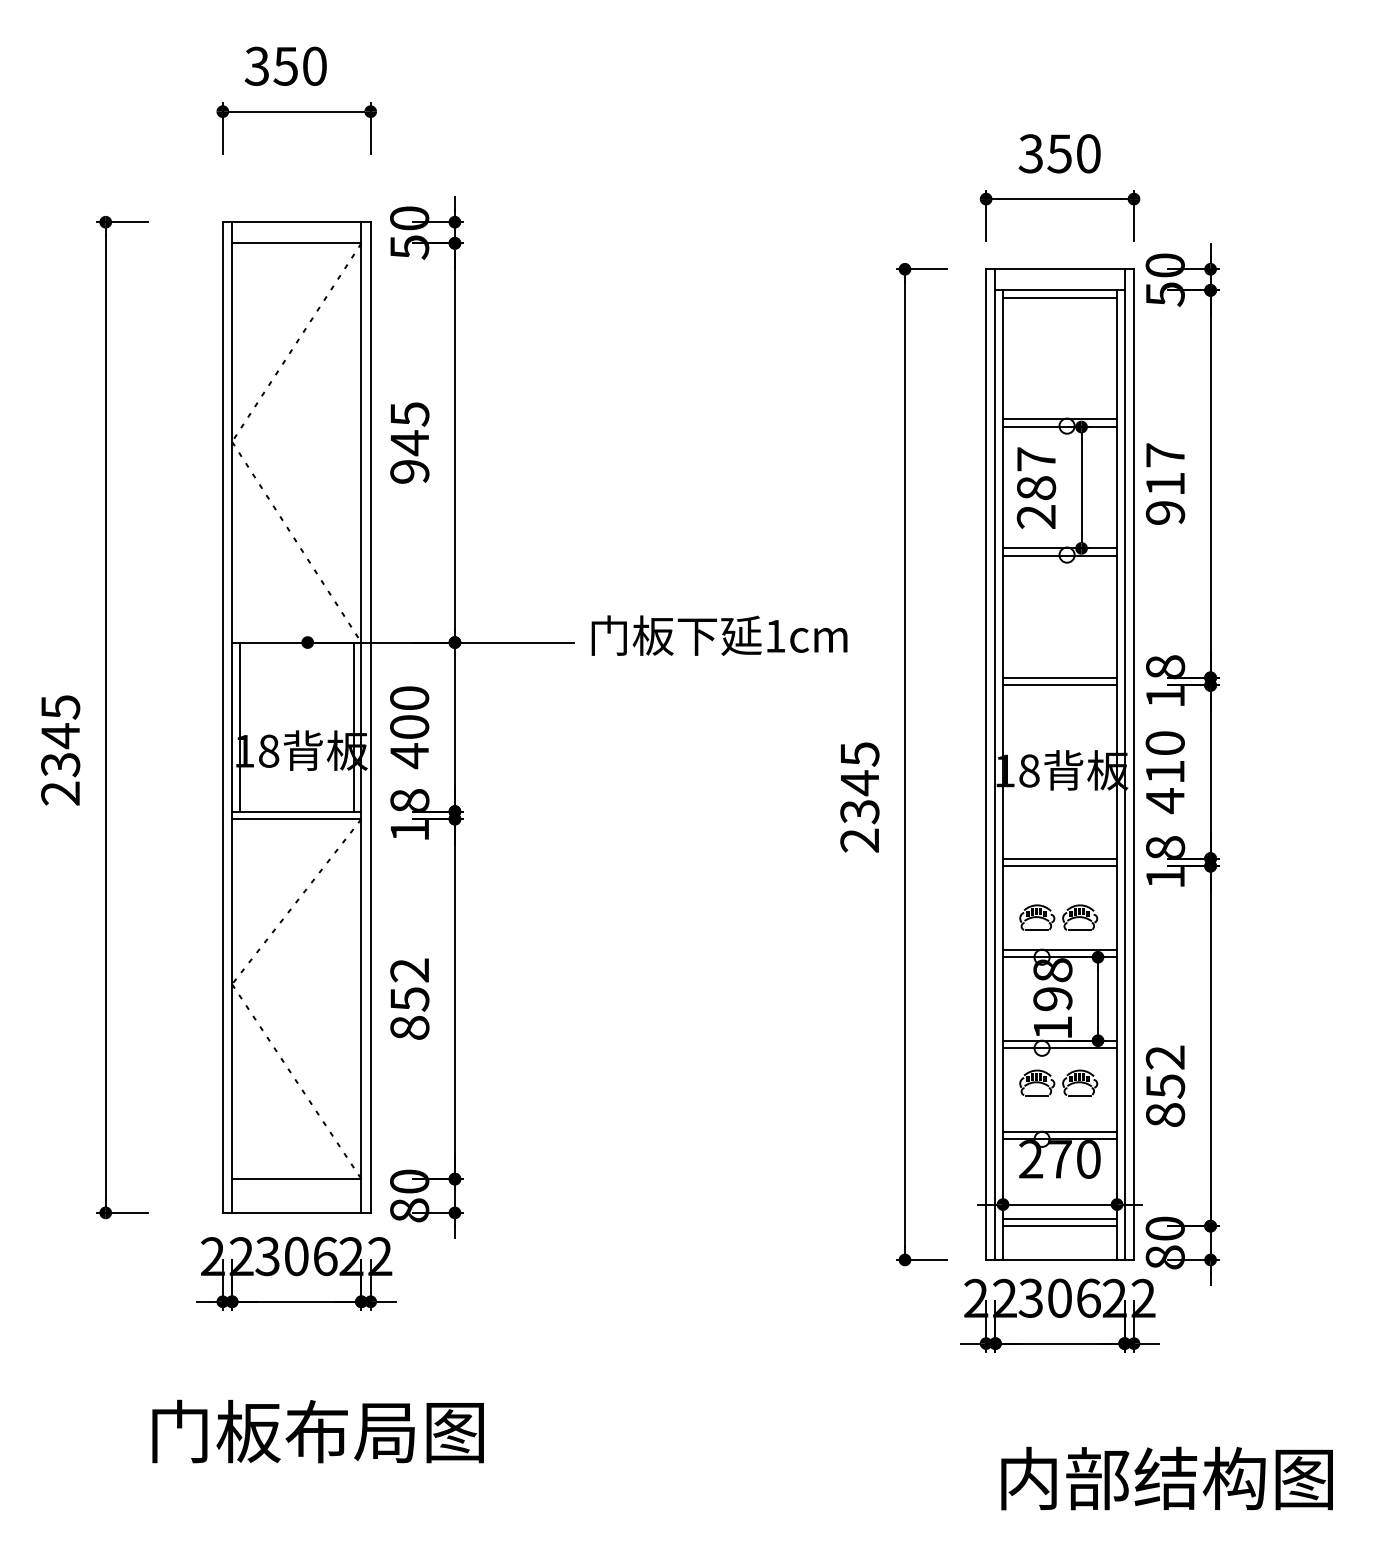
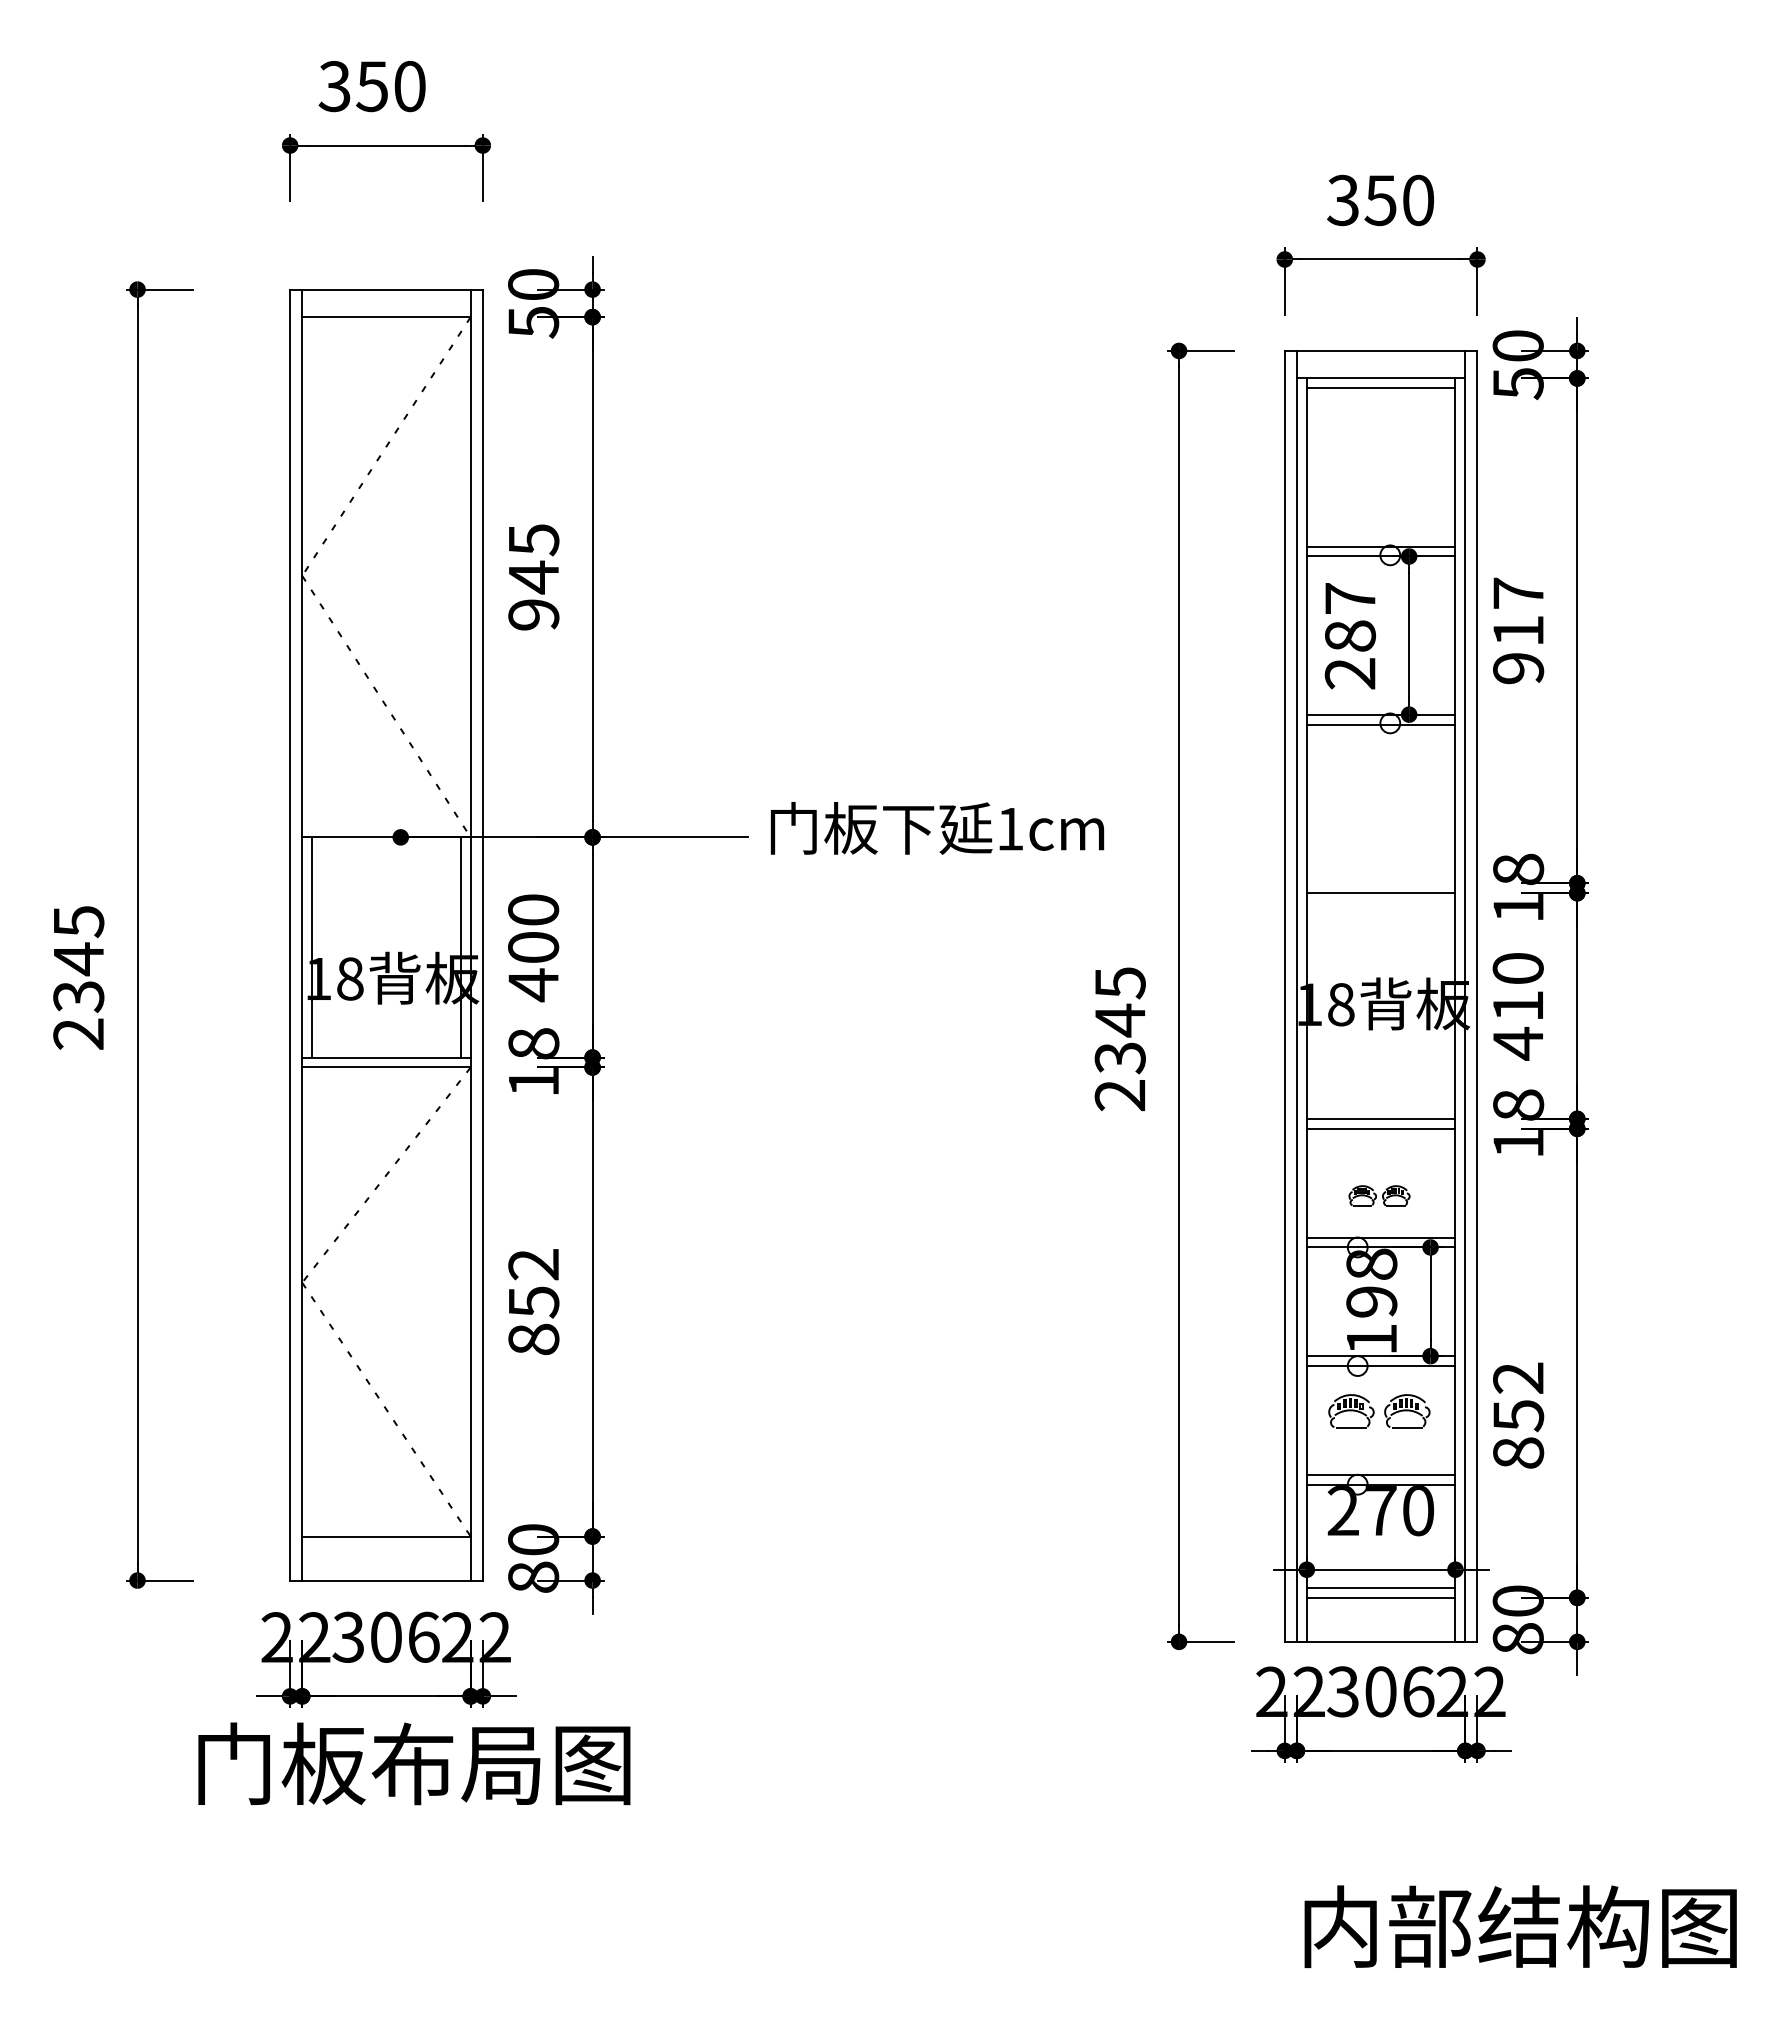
line: (1060, 677) -> (1381, 882), removed
part: (1058, 917) -> (1379, 1195), size x0.6
text: (317, 1431) -> (413, 1763), moved

